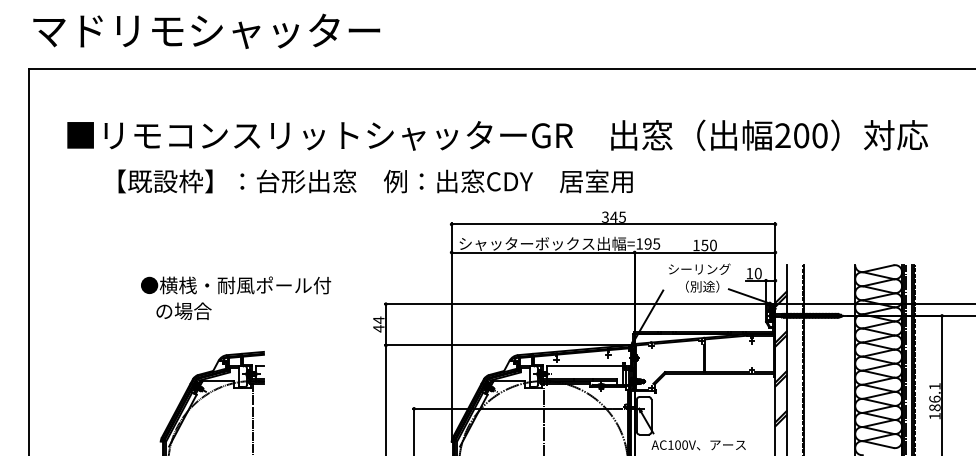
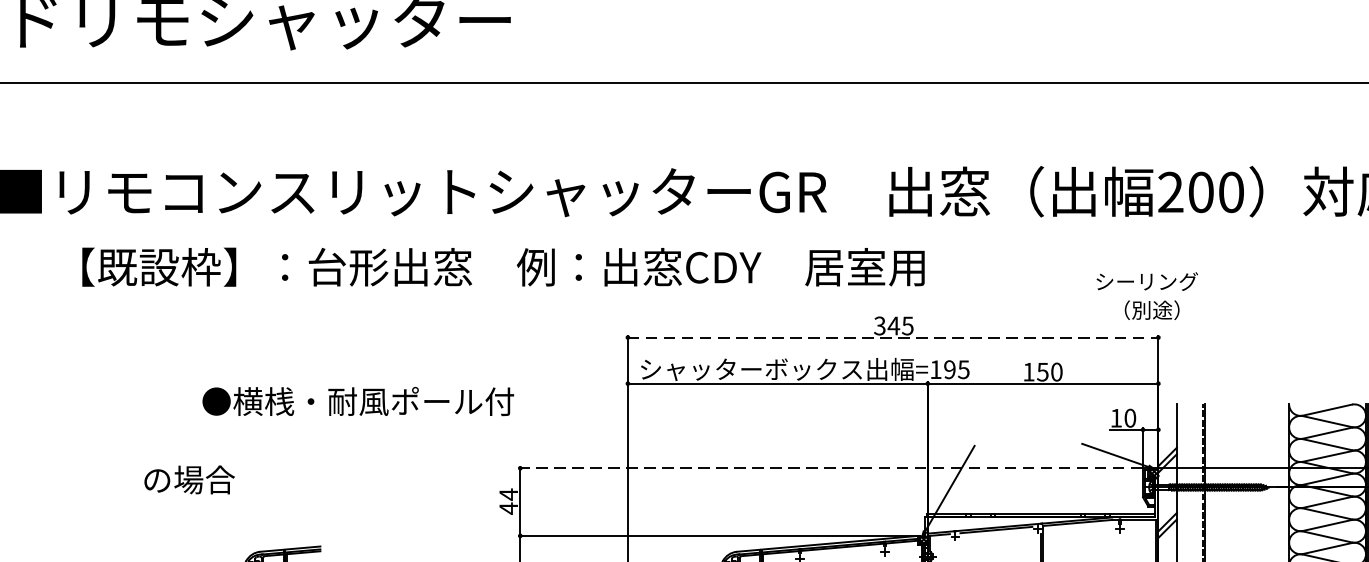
line: (613, 224) -> (893, 337), solid -> dashed
text: (699, 277) -> (1147, 295), moved
text: (236, 285) -> (359, 401), moved
line: (574, 304) -> (829, 468), solid -> dashed

